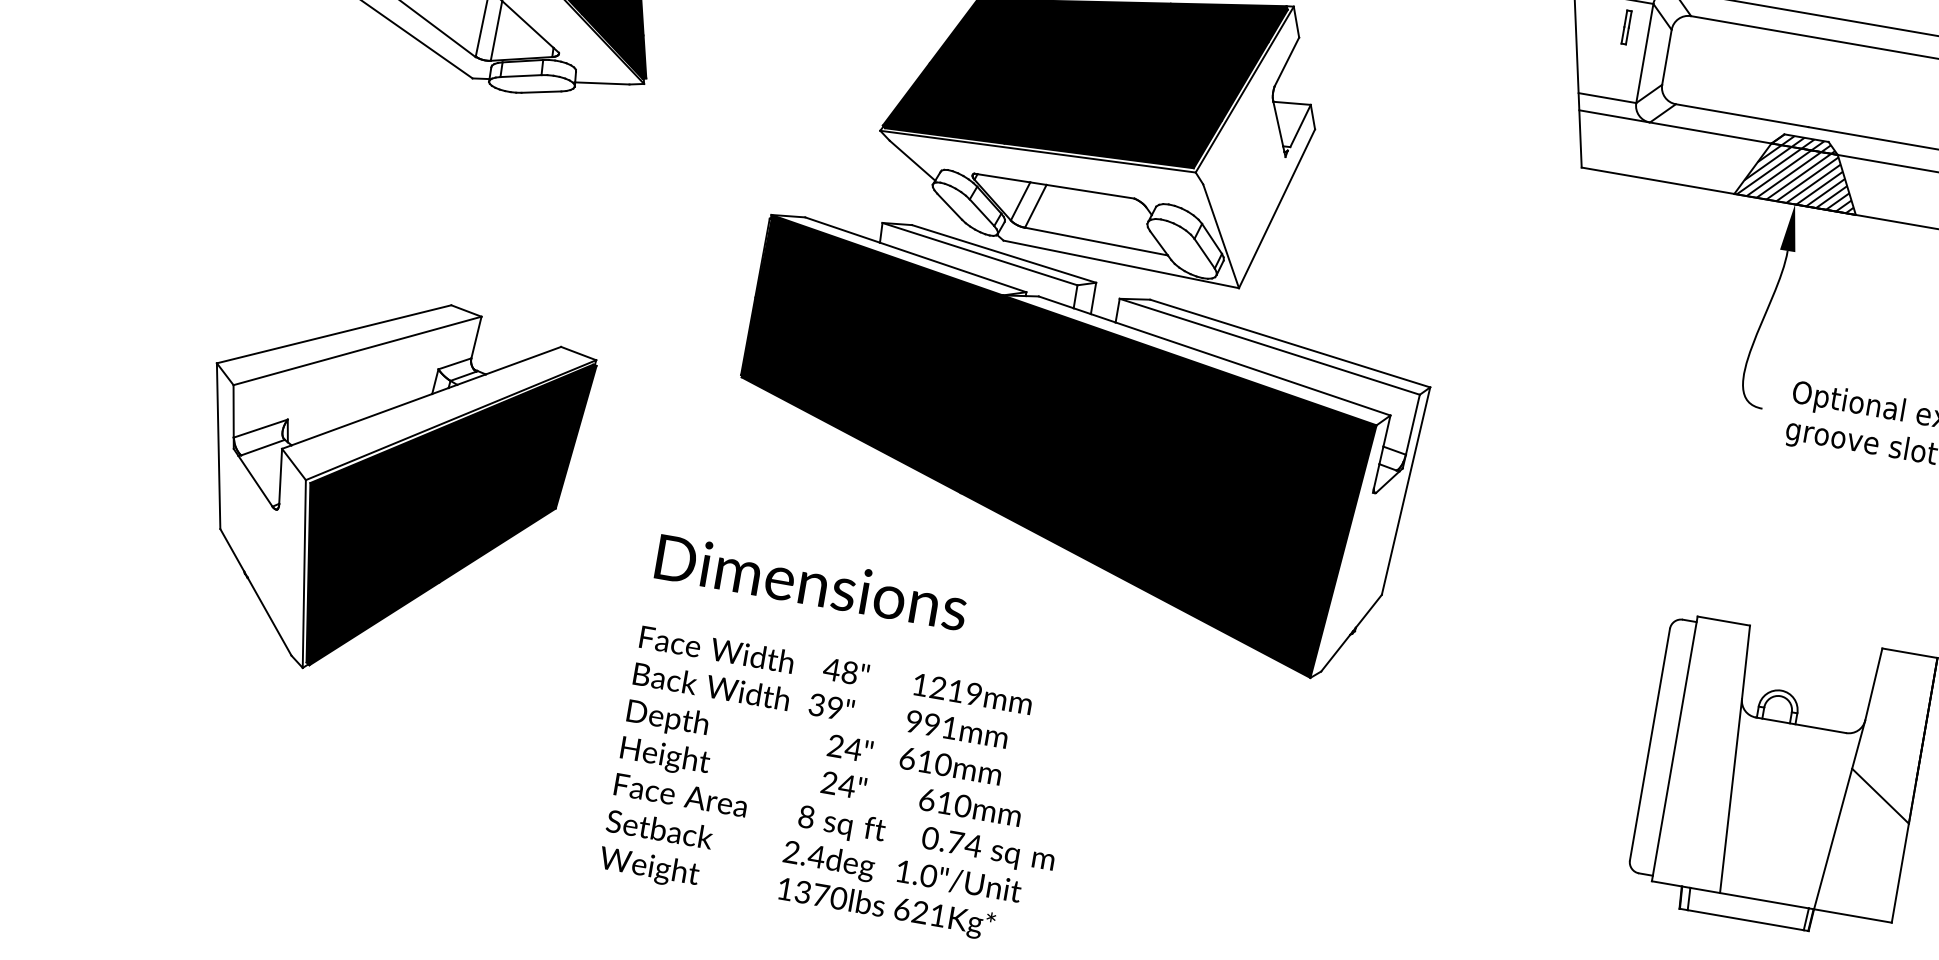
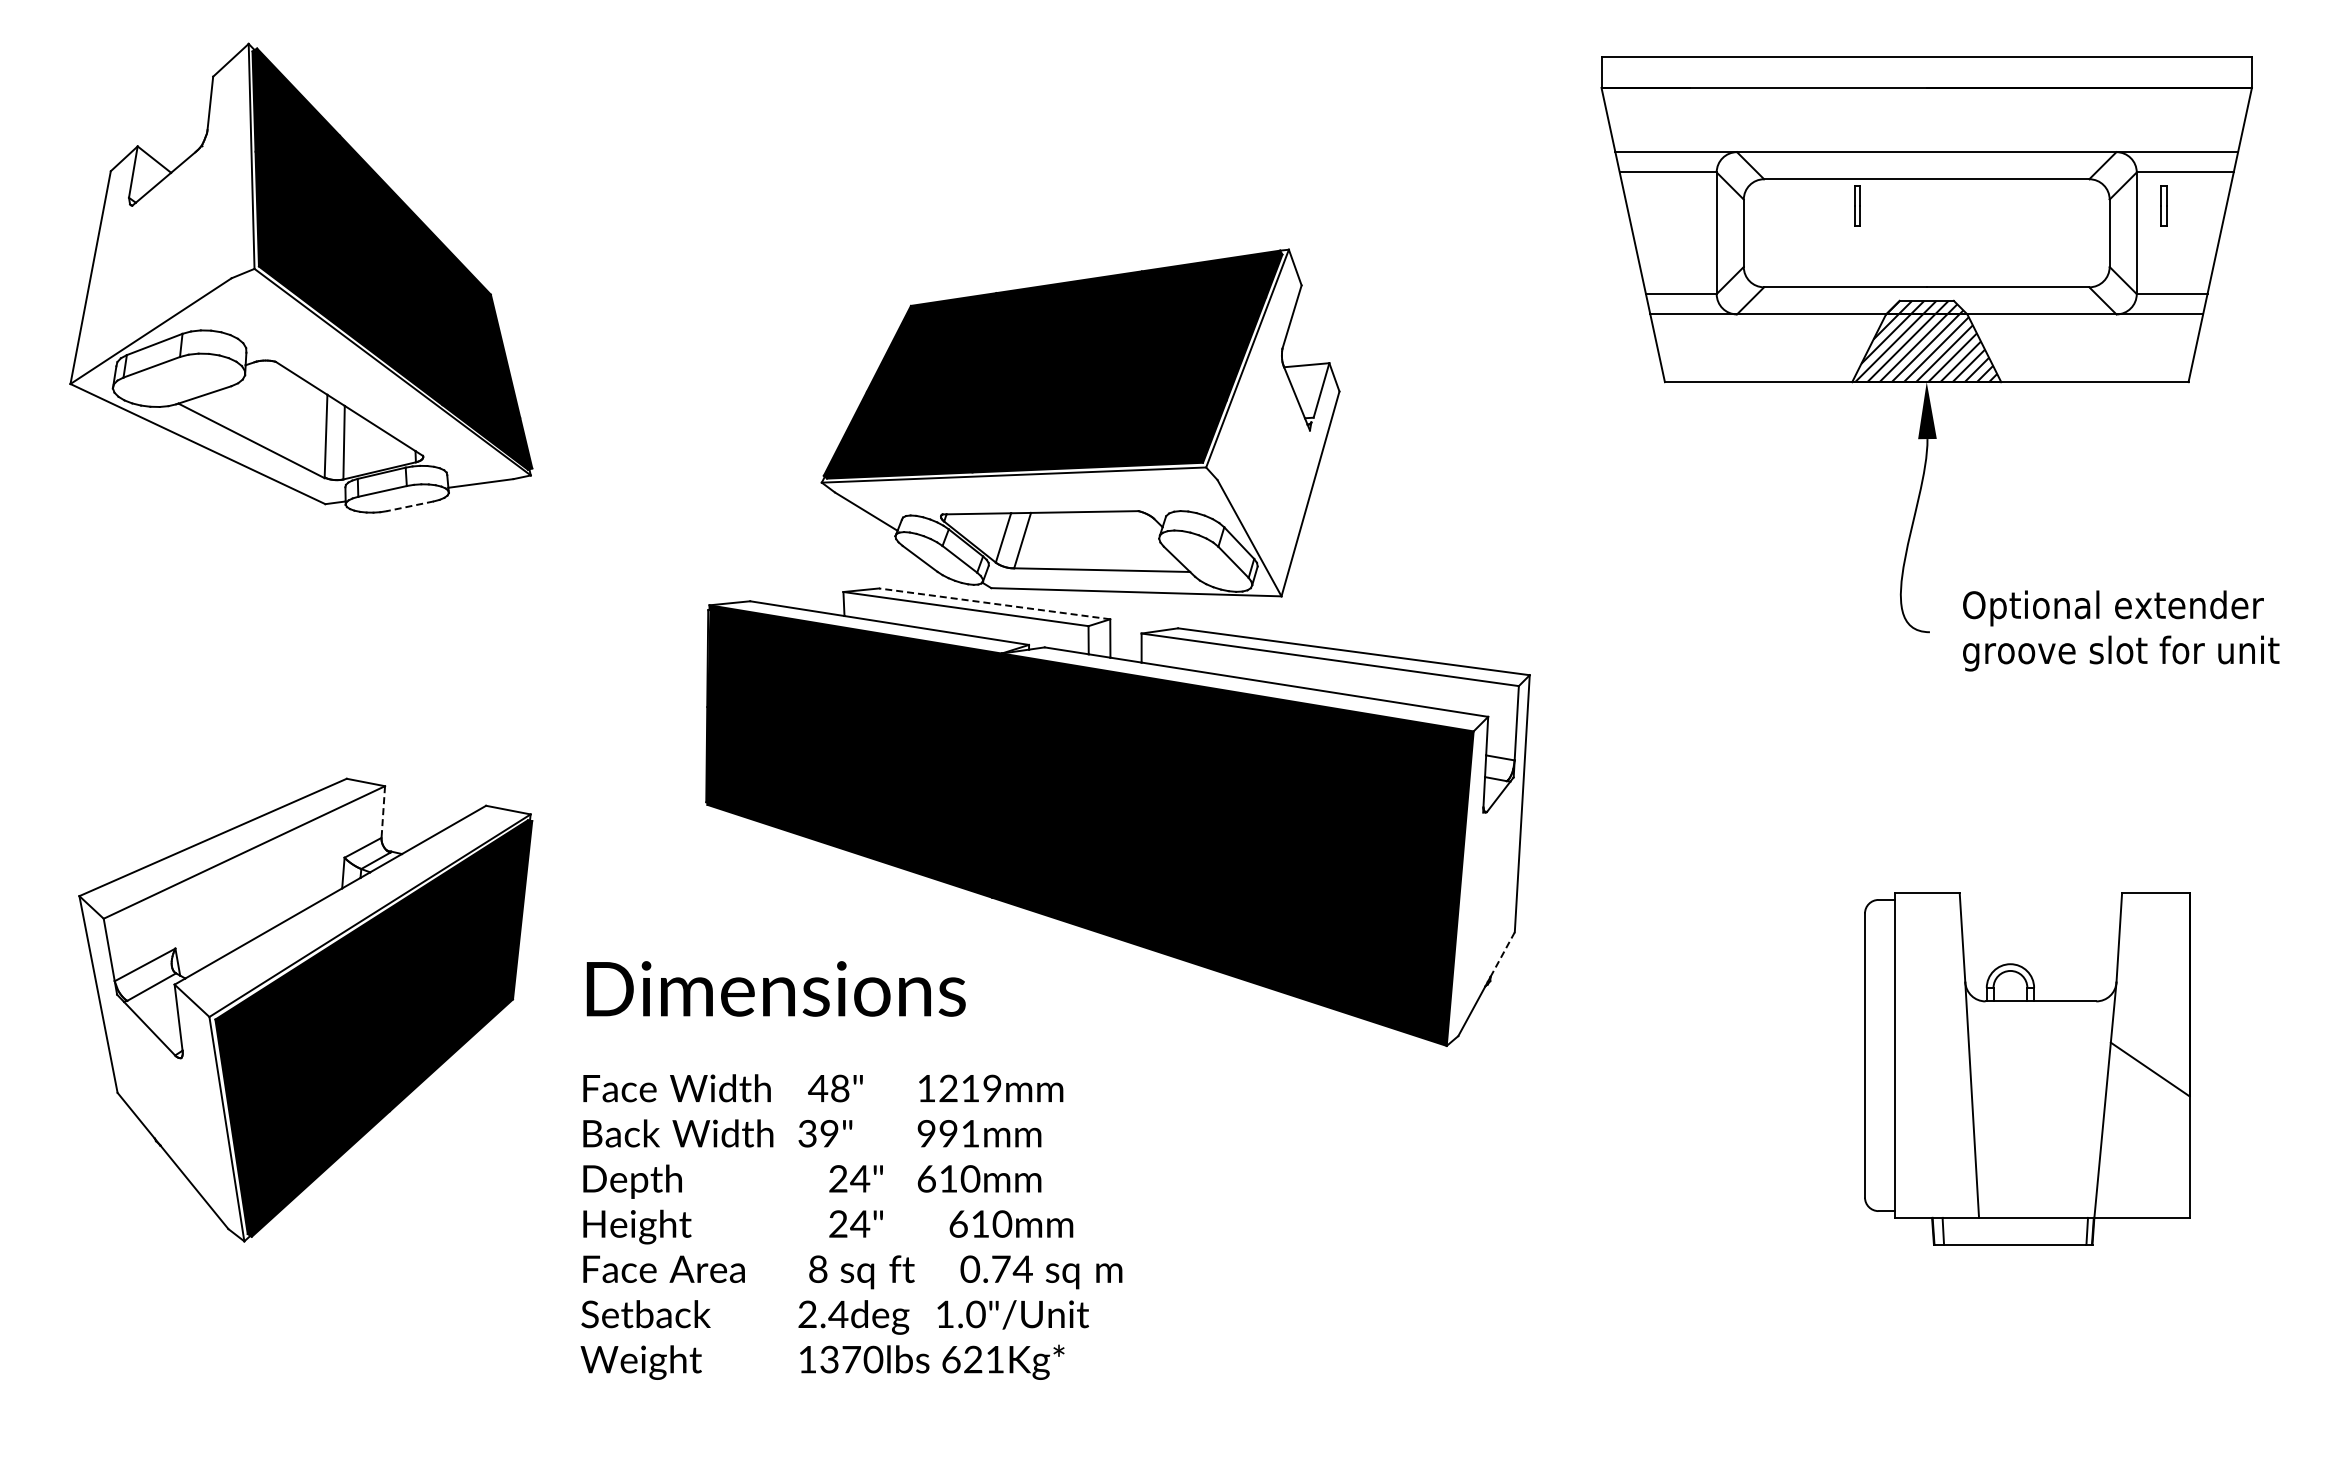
part: (1626, 27) -> (1857, 205), moved
line: (540, 92) -> (409, 506), solid -> dashed
line: (1004, 253) -> (994, 603), solid -> dashed
line: (476, 337) -> (383, 812), solid -> dashed
line: (1368, 612) -> (1502, 955), solid -> dashed
text: (847, 741) -> (851, 1170), moved

